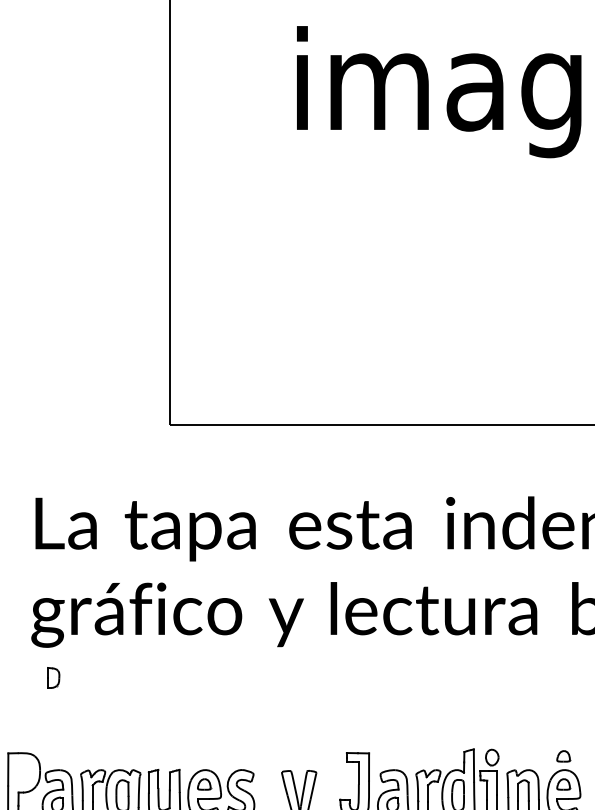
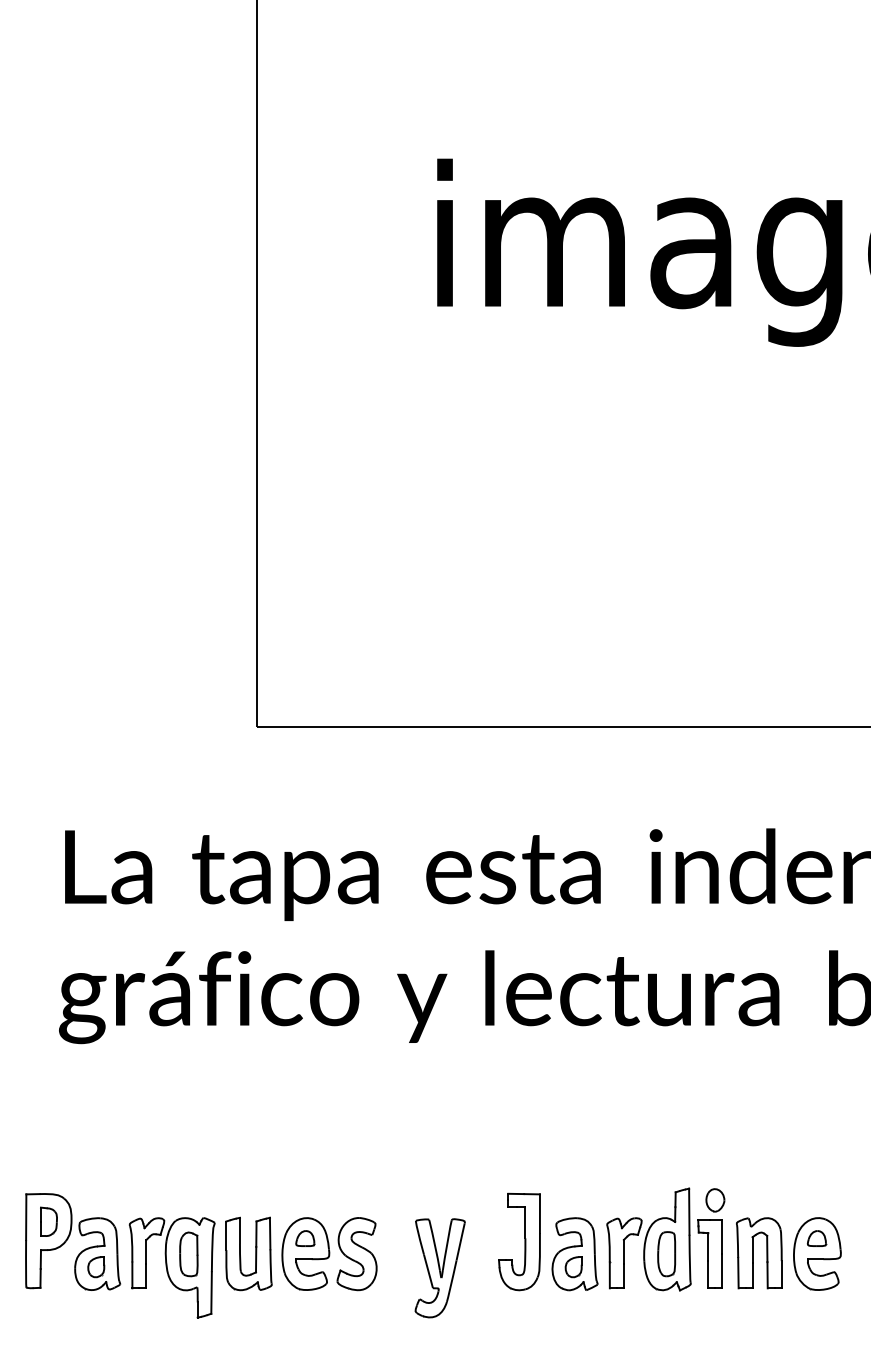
part: (53, 677) -> (48, 1221), moved
part: (563, 756) -> (817, 1198), removed

